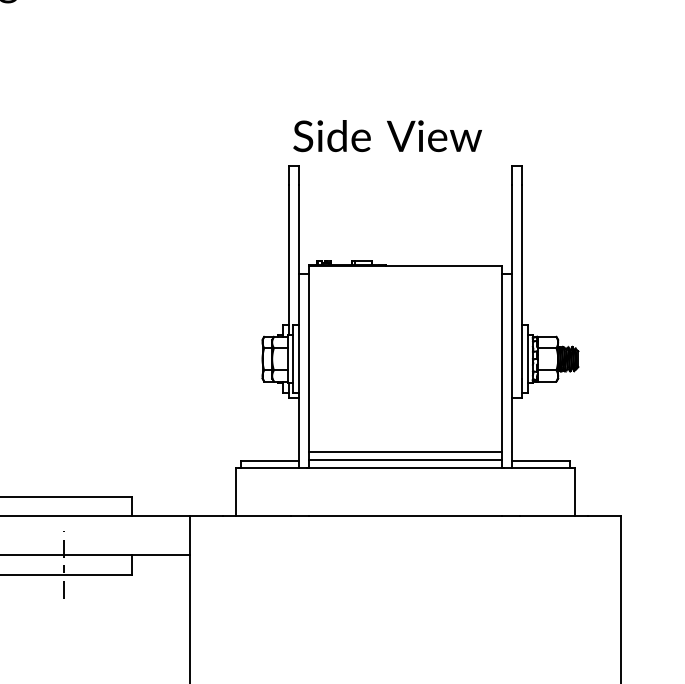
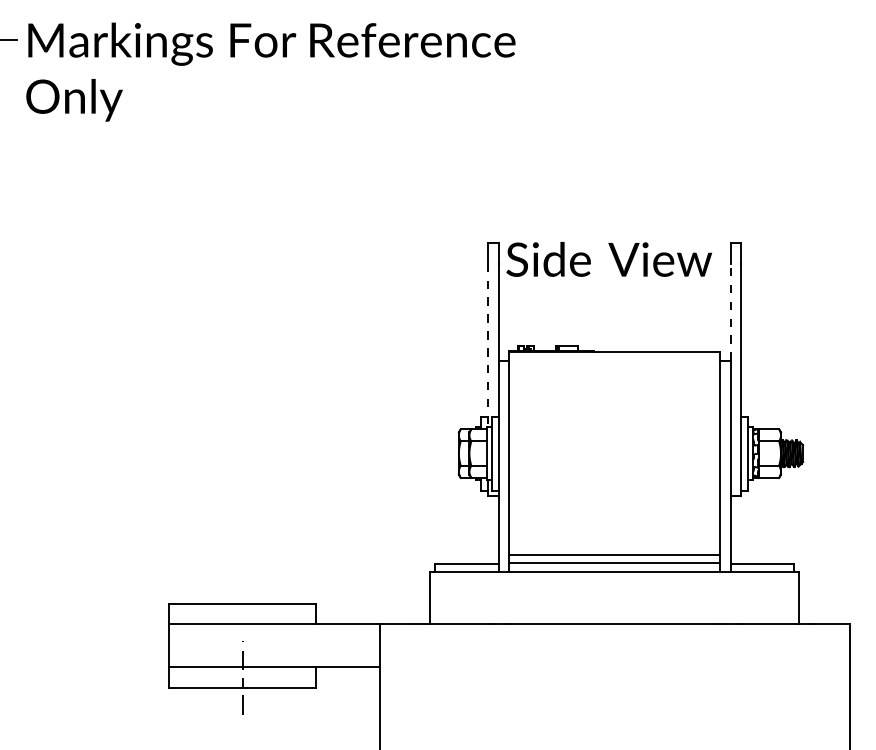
text: (386, 136) -> (608, 259), moved
line: (511, 229) -> (730, 312), solid -> dashed
line: (289, 260) -> (488, 345), solid -> dashed

